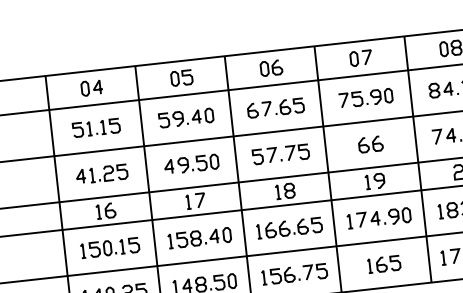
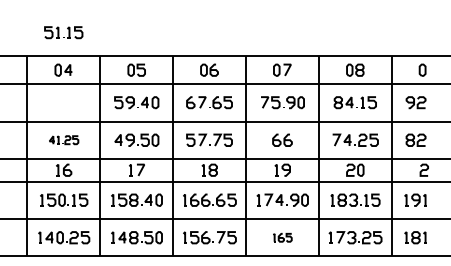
part: (96, 127) -> (63, 32), moved
part: (101, 173) -> (63, 139), size x0.7
part: (384, 264) -> (282, 237), size x0.7

